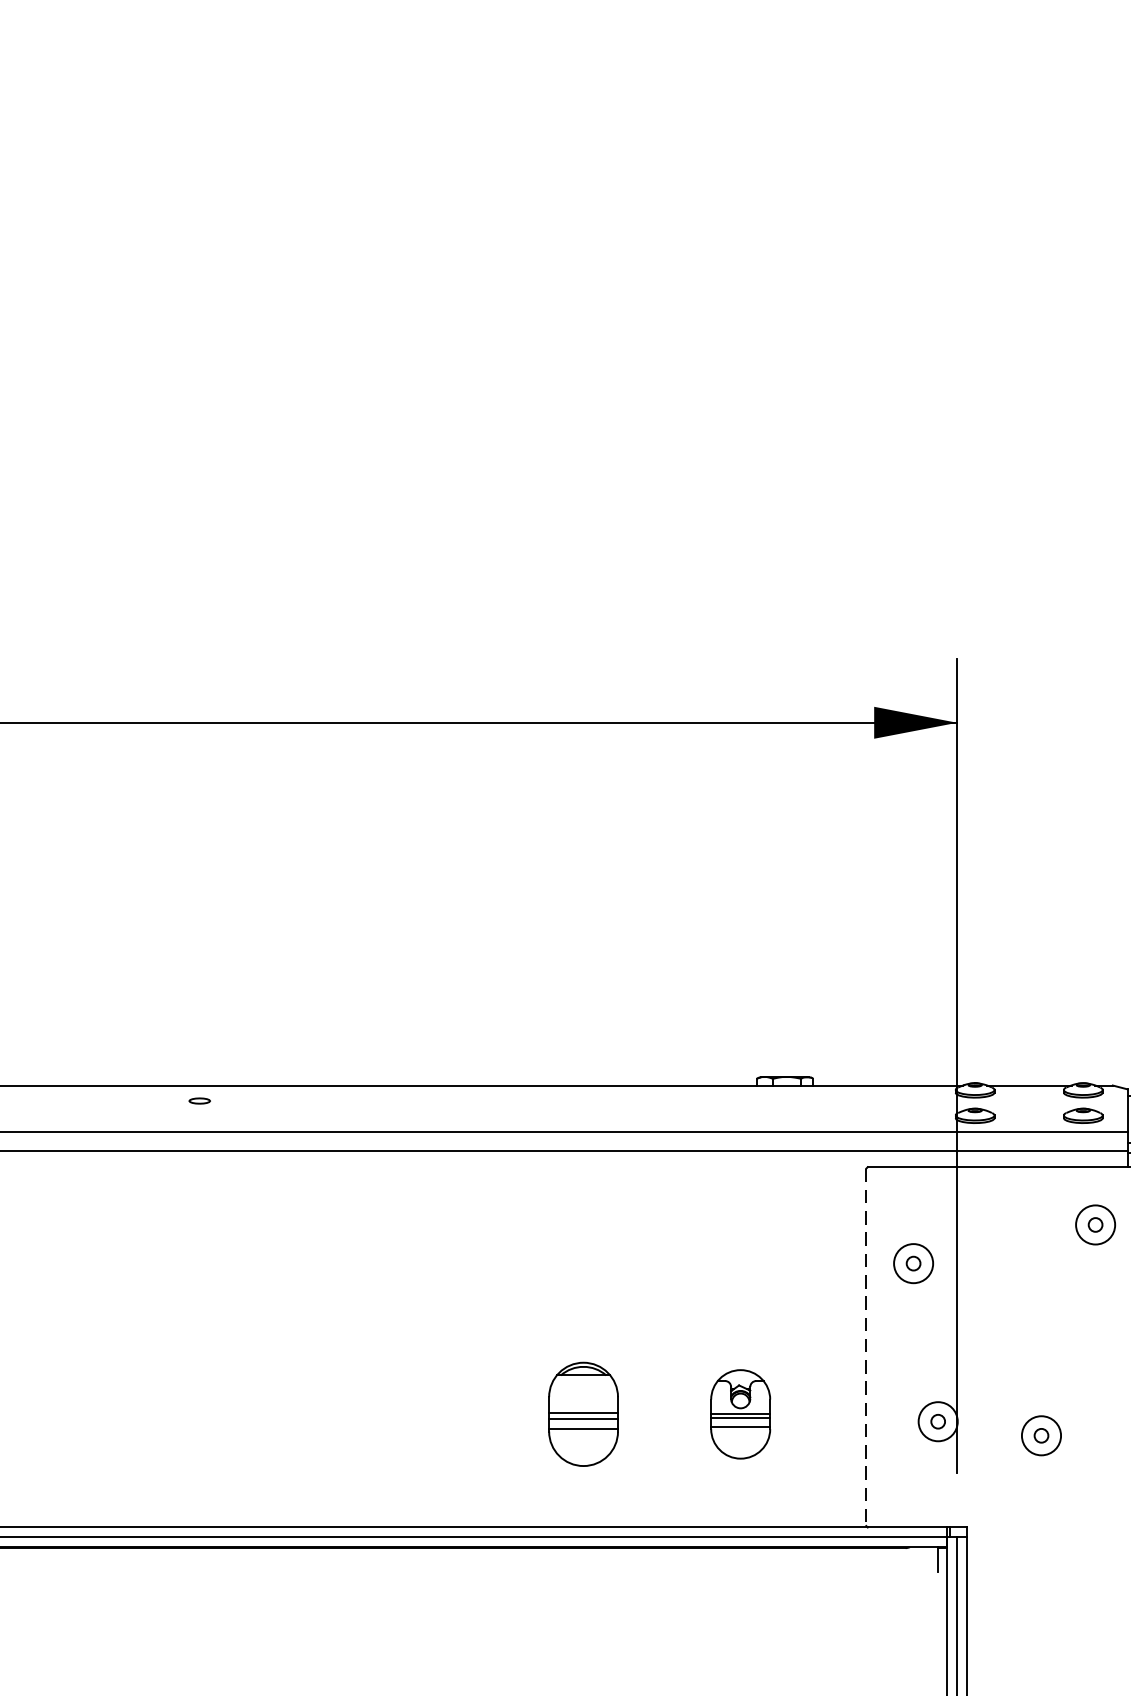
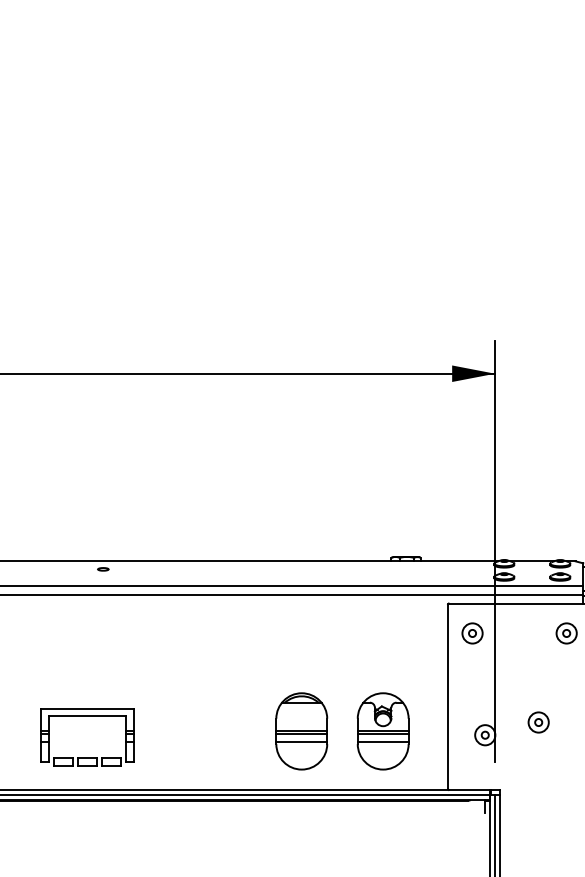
part: (913, 1263) -> (472, 633), moved
line: (867, 1348) -> (448, 697), dashed -> solid
part: (582, 1414) -> (301, 731), size x1.43
part: (739, 1414) -> (382, 731), size x1.67
part: (1041, 1435) -> (538, 722), moved
part: (169, 1464) -> (87, 757), added

